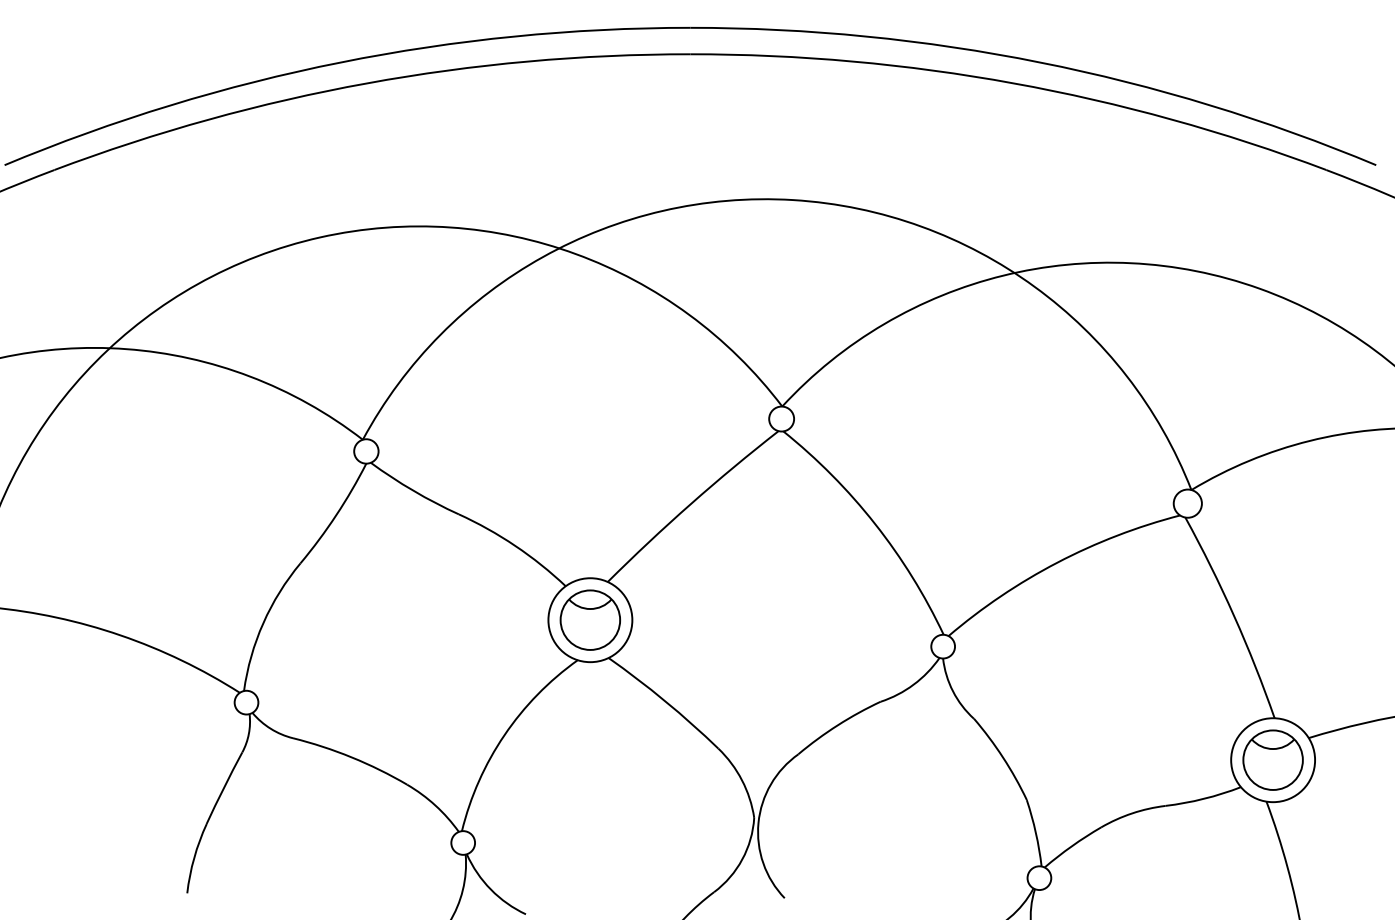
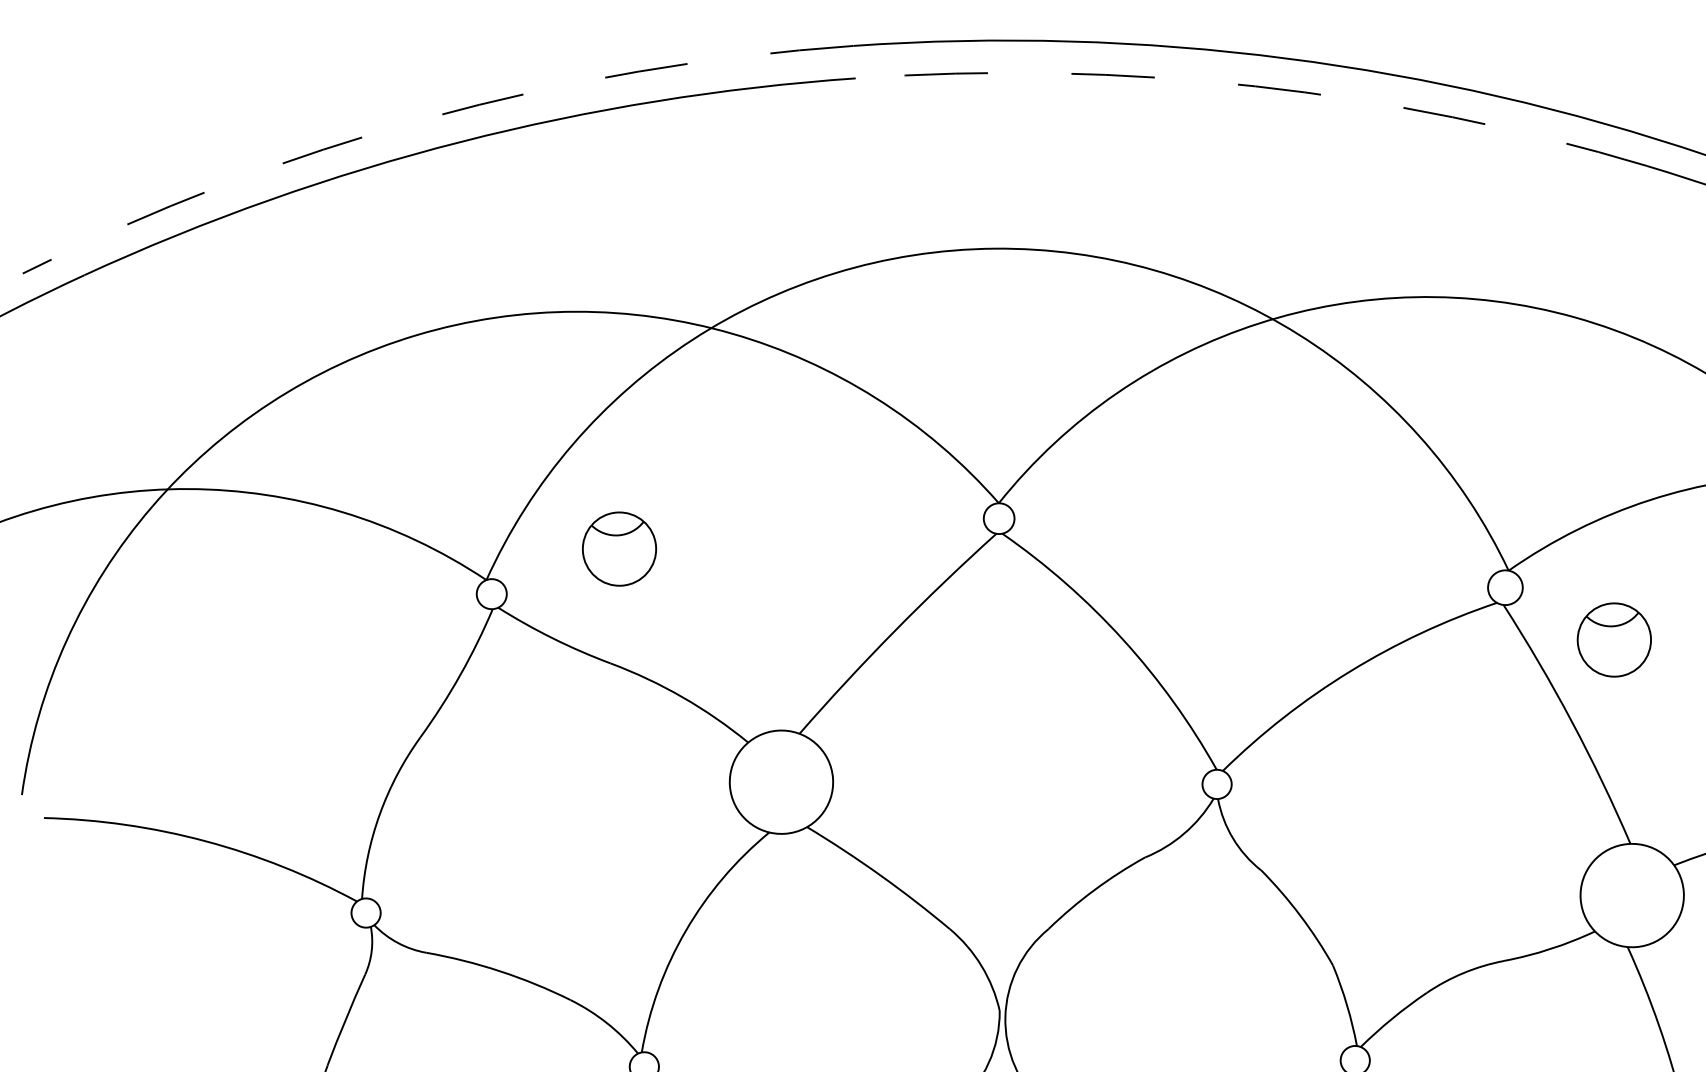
arc: (340, 62) -> (426, 118), solid -> dashed
arc: (1013, 83) -> (1255, 86), solid -> dashed
part: (589, 619) -> (618, 548), moved
part: (1272, 759) -> (1613, 639), moved

